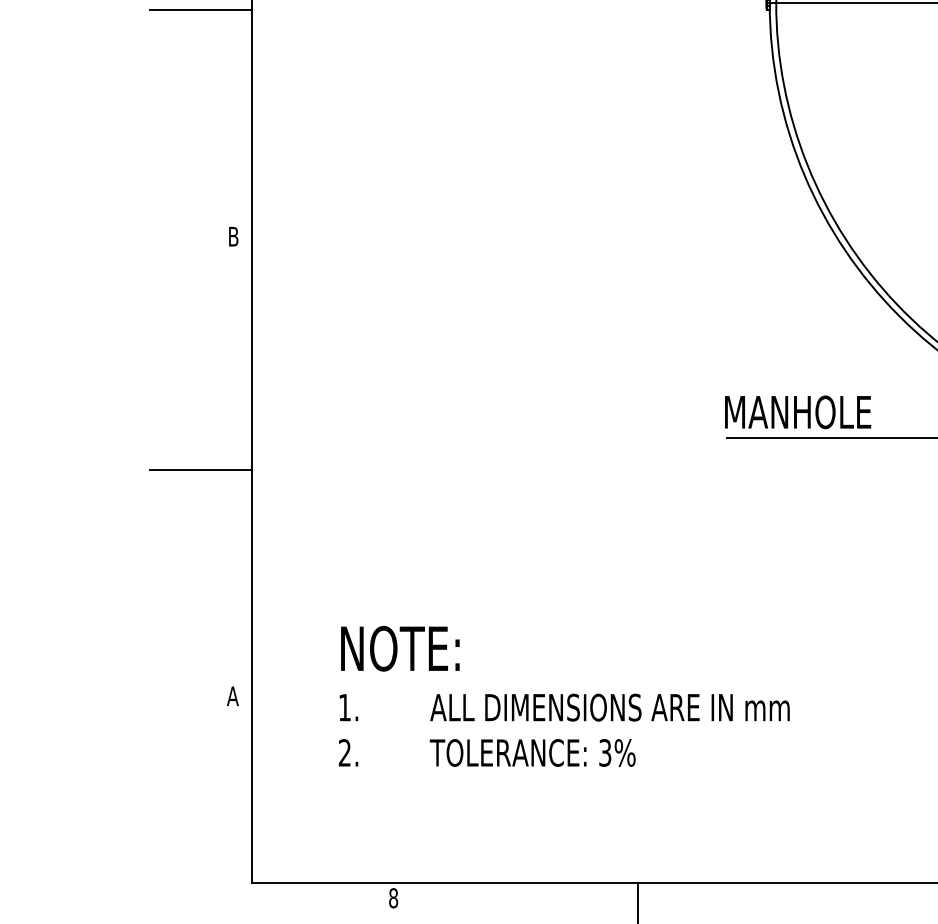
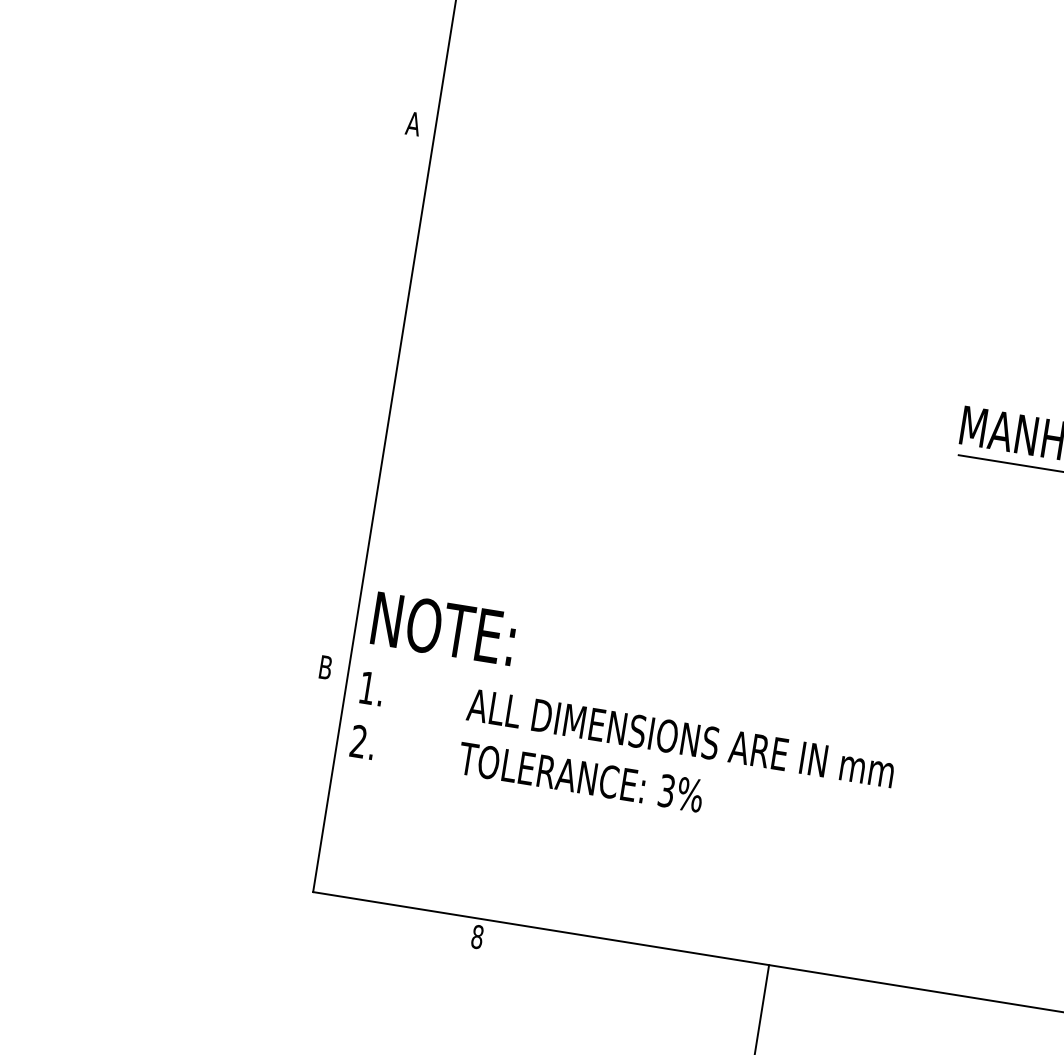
text: (233, 236) -> (413, 123), B -> A
line: (201, 469) -> (331, 393), removed
text: (563, 695) -> (628, 715), moved
text: (232, 696) -> (325, 667), A -> B

